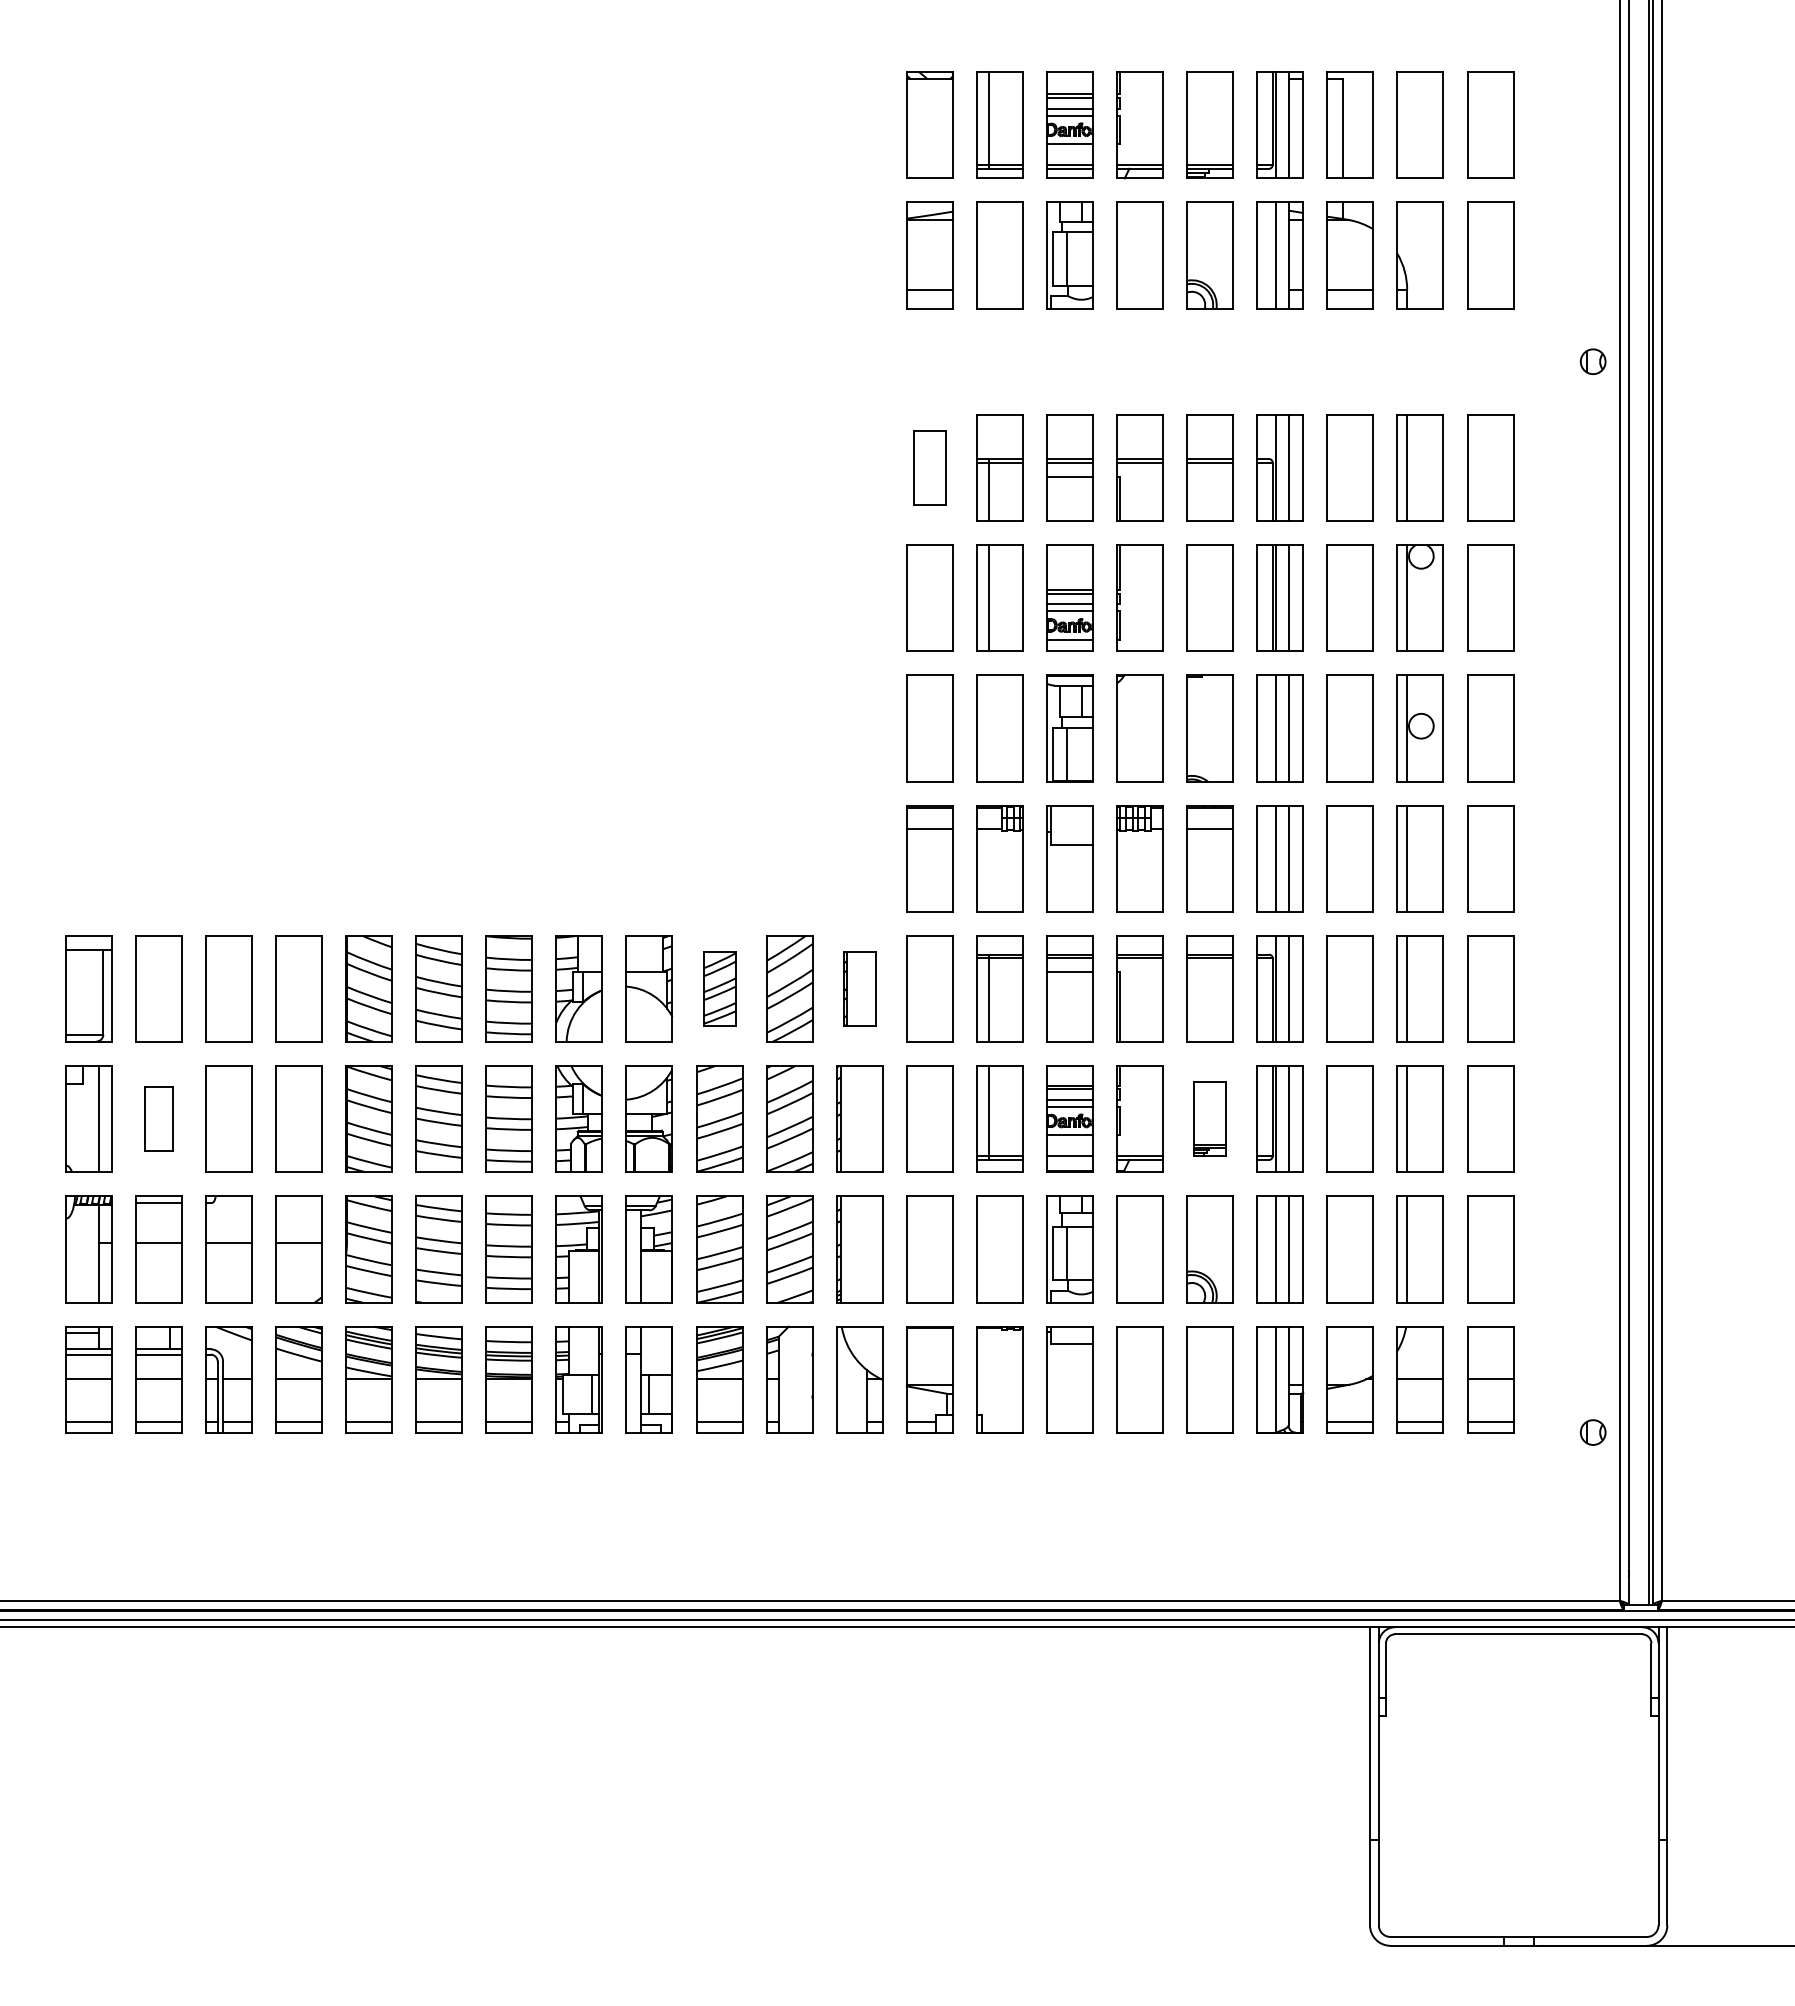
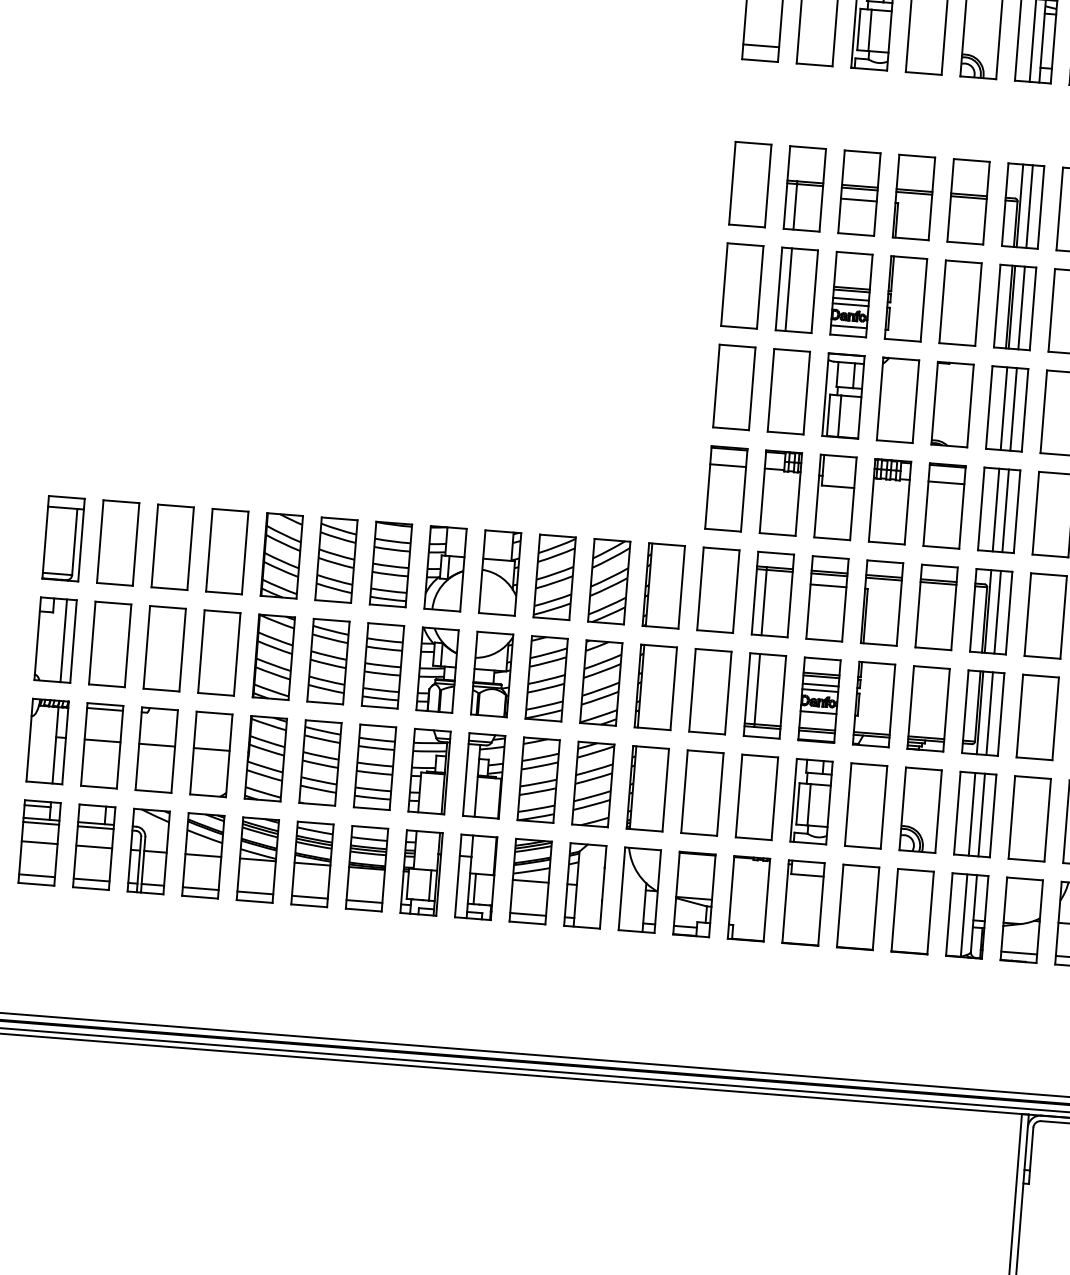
part: (929, 467) -> (750, 184), size x1.43
part: (719, 988) -> (554, 576), size x1.43
part: (859, 988) -> (663, 585), size x1.43
part: (158, 1118) -> (109, 643), size x1.67
part: (1209, 1118) -> (928, 708), size x1.43
line: (1070, 1159) -> (817, 731), added

